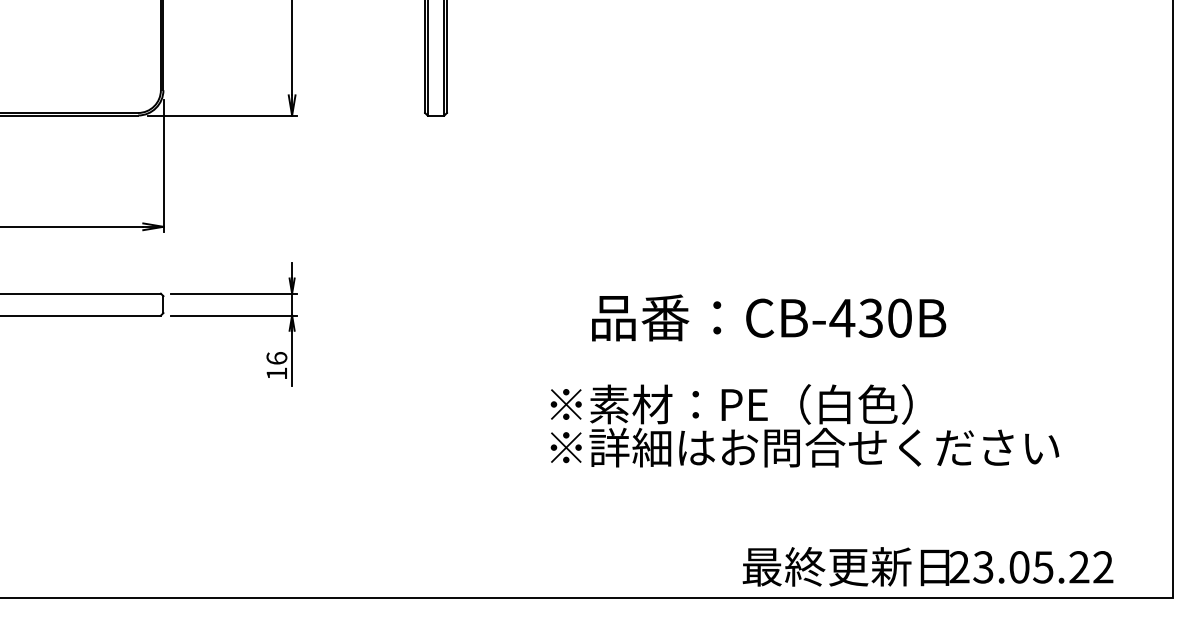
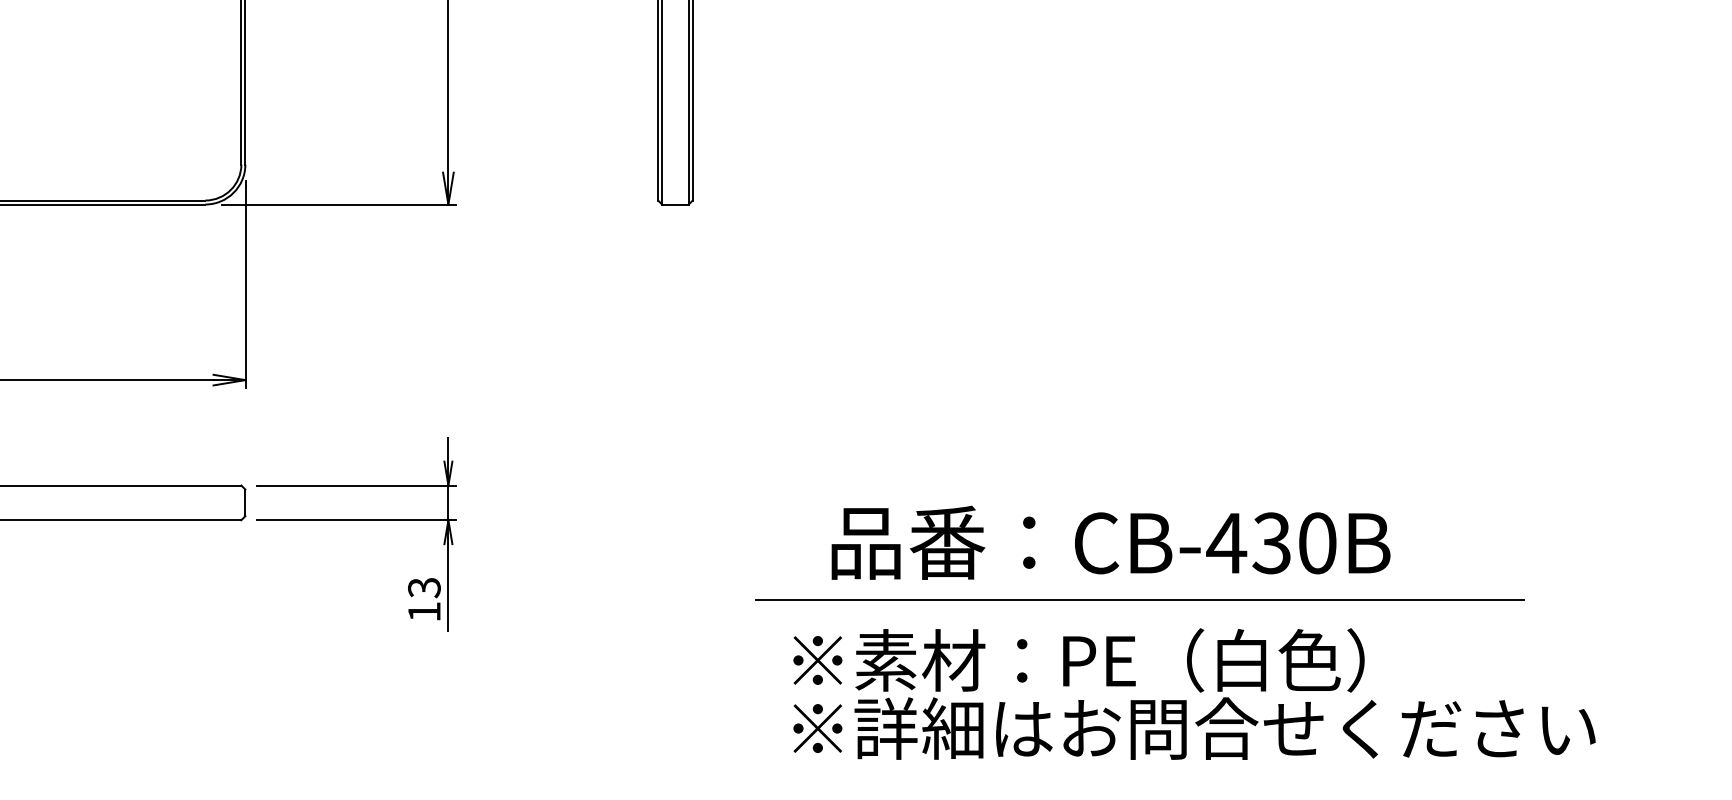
text: (769, 317) -> (1111, 542), moved
text: (276, 358) -> (423, 587), 16 -> 13
line: (730, 365) -> (1140, 598), added
text: (804, 425) -> (1193, 693), moved

